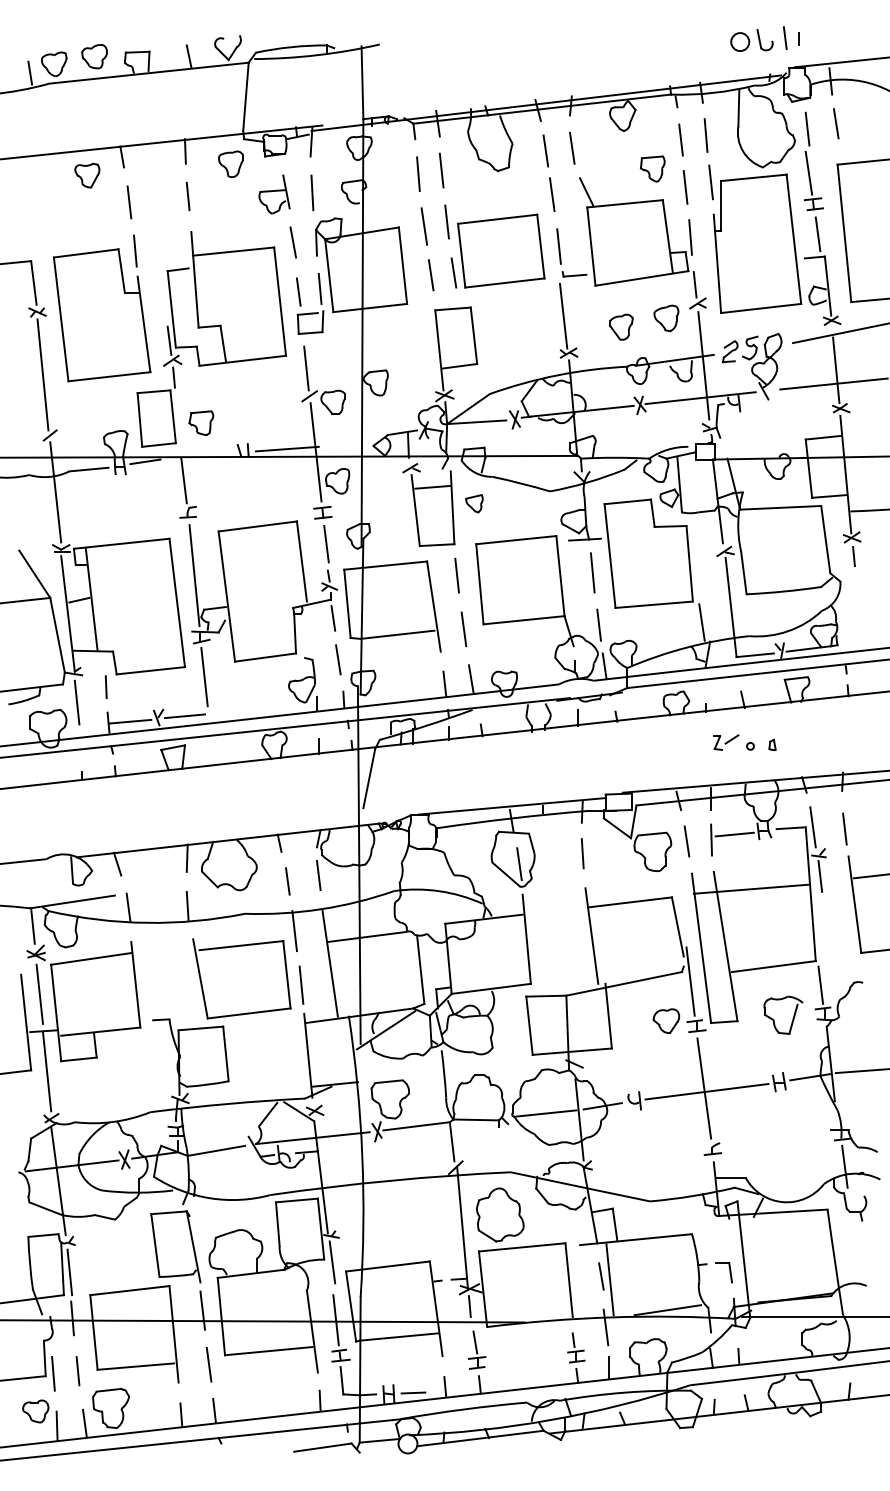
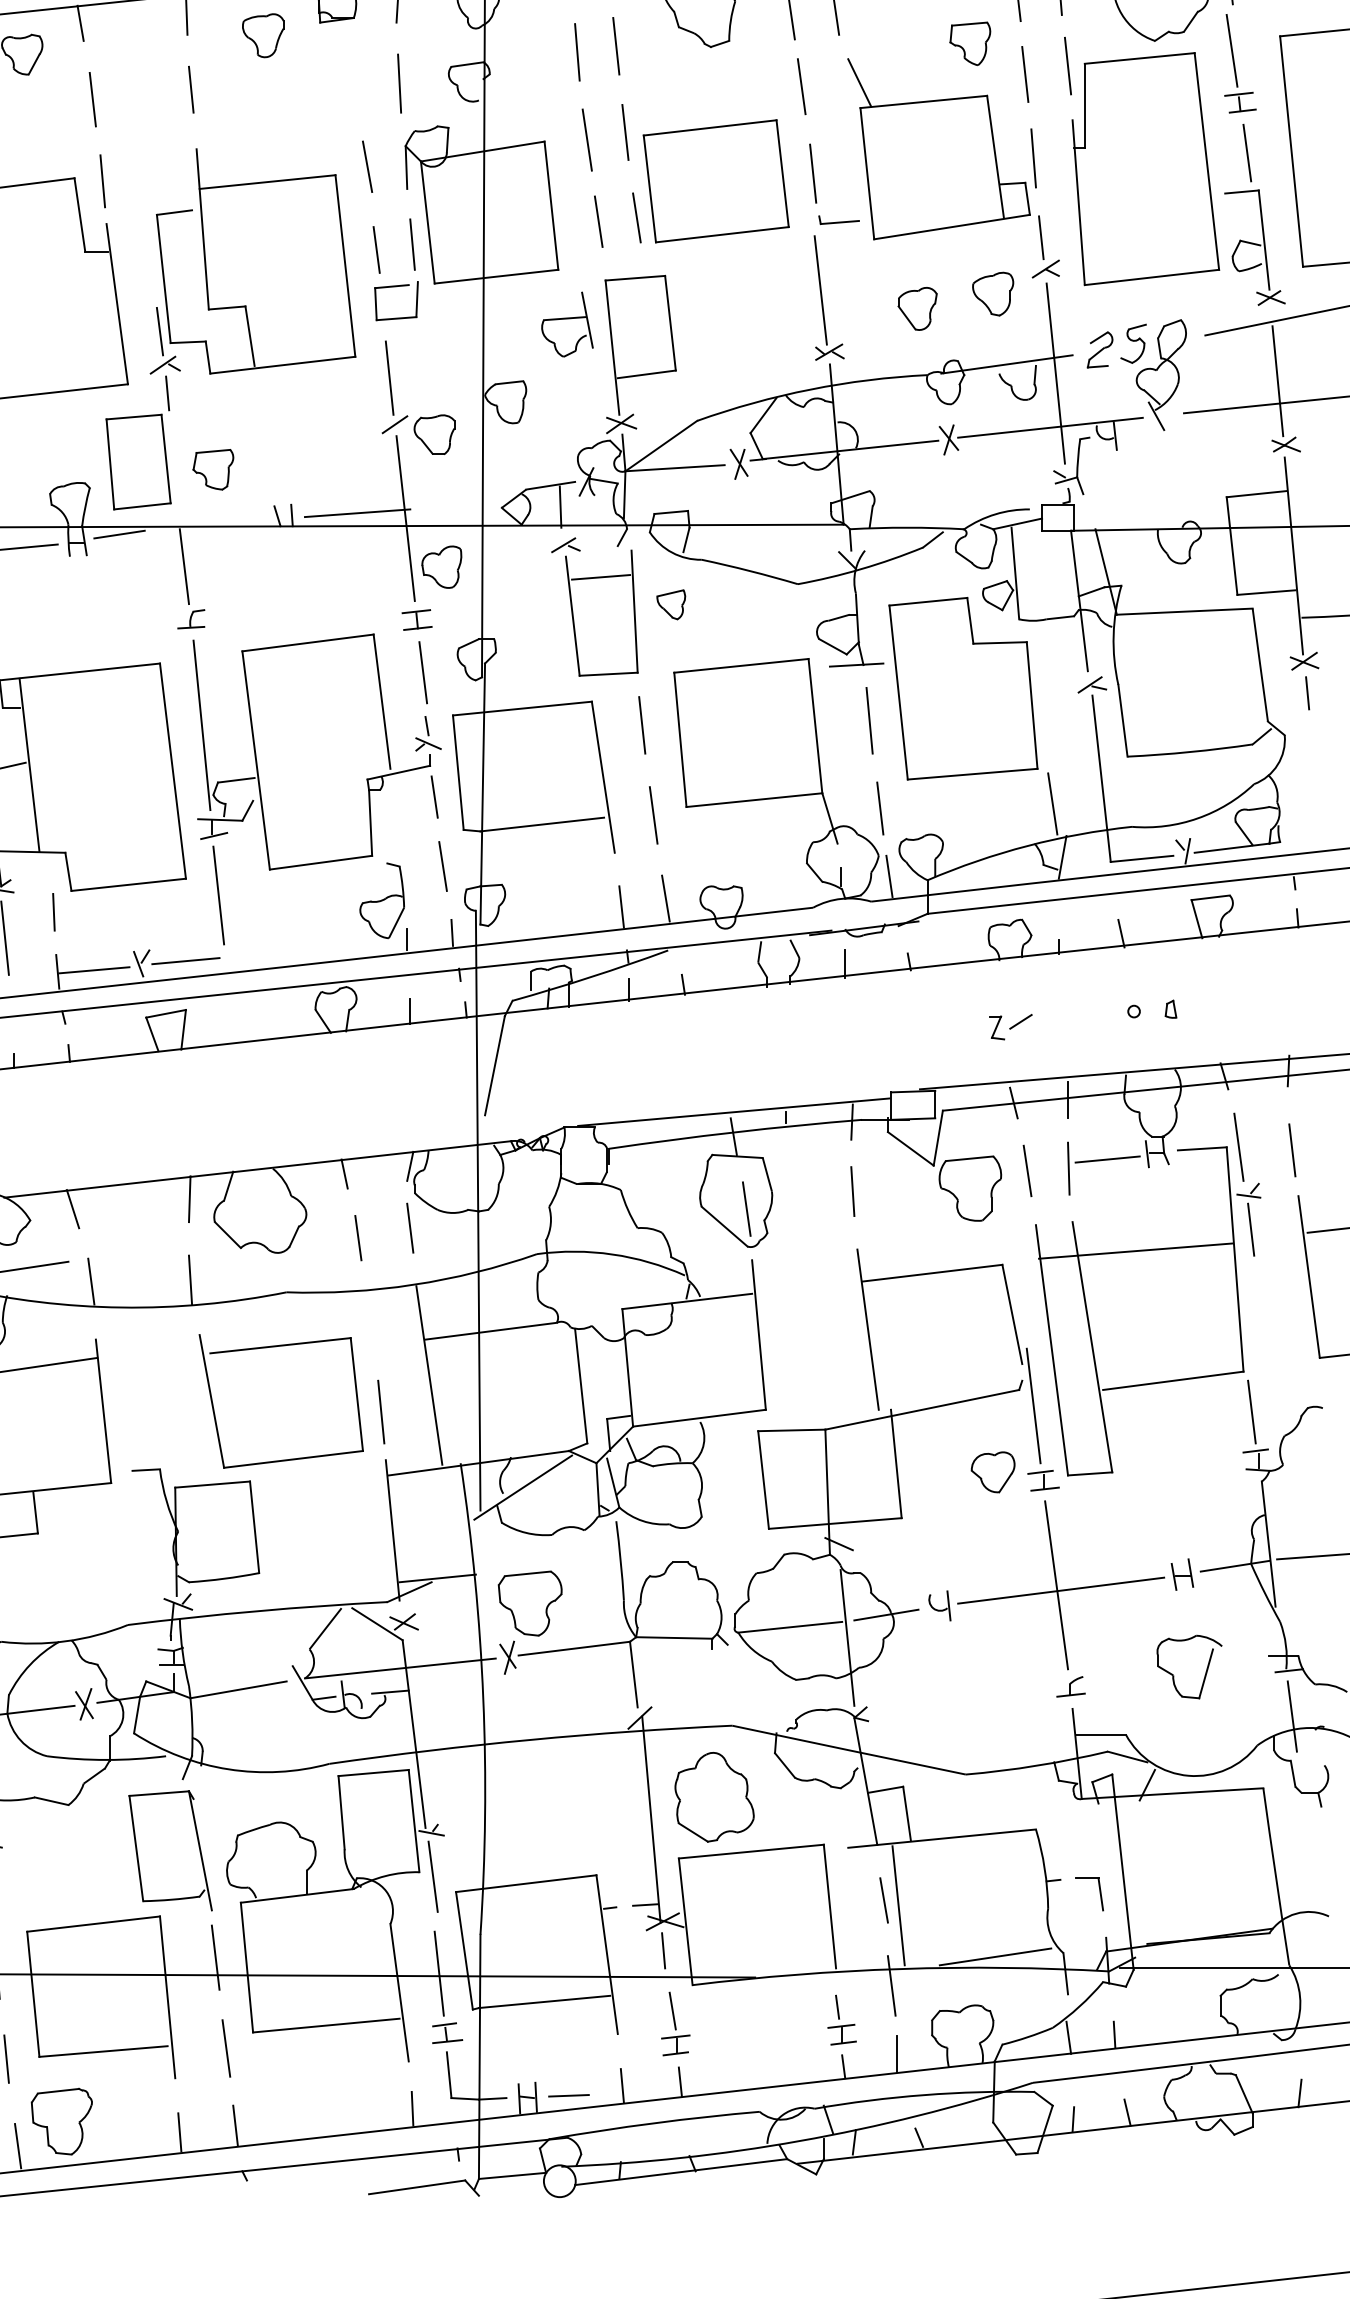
part: (274, 194) -> (567, 324), moved
part: (726, 742) -> (1011, 1026), moved
line: (294, 931) -> (369, 1322), removed
part: (792, 1018) -> (1204, 1672), moved

